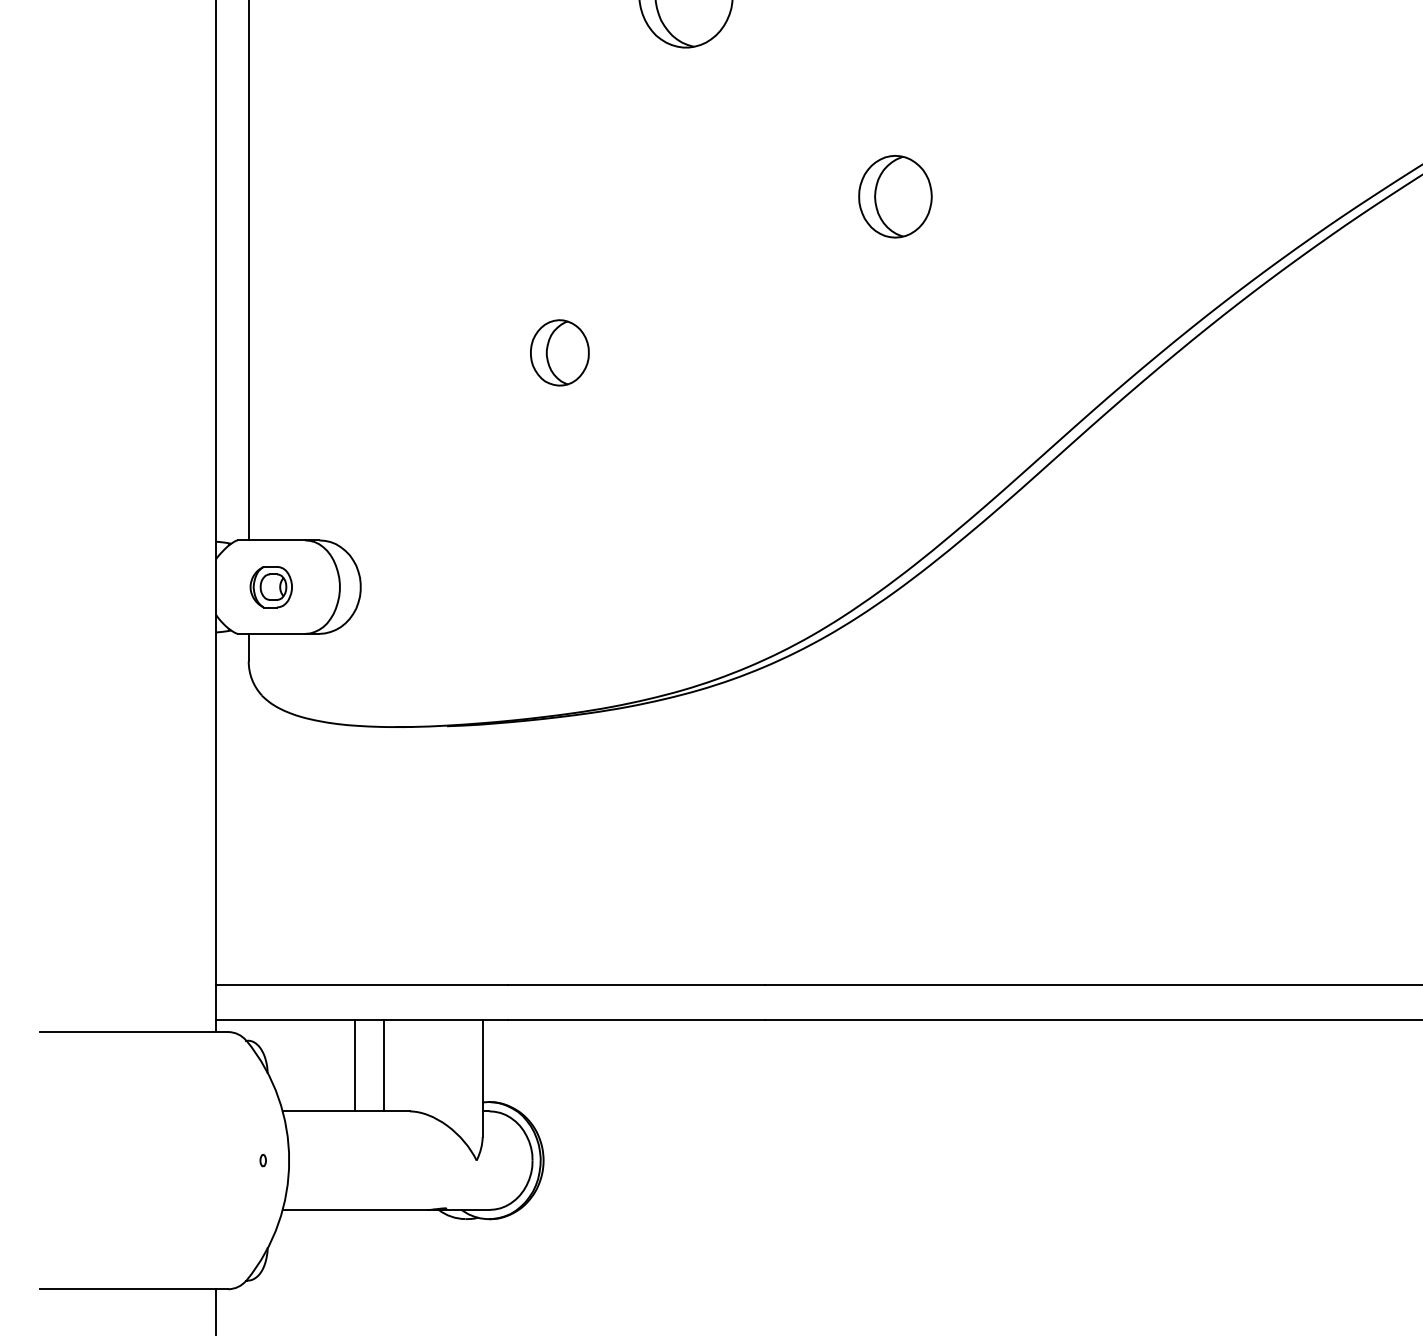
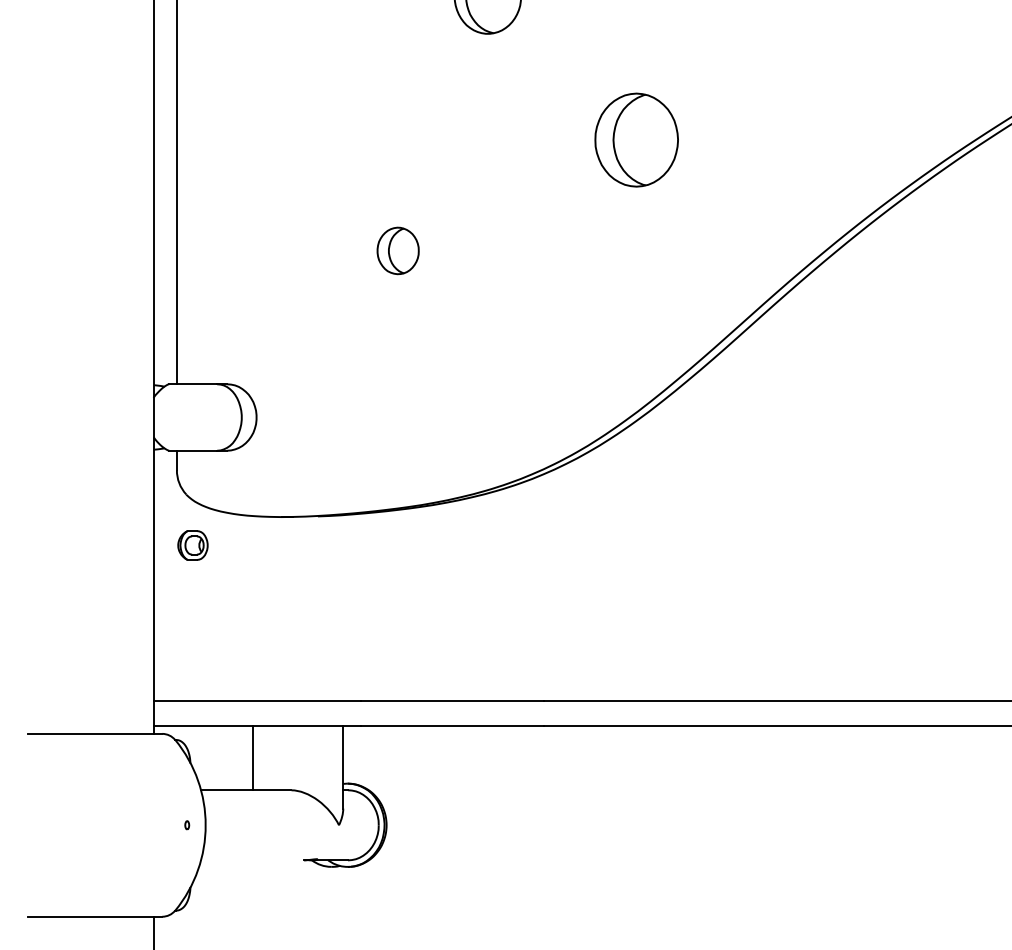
part: (895, 196) -> (636, 139), size x1.6
part: (270, 587) -> (192, 545), moved
line: (384, 1065) -> (273, 757), removed
line: (355, 1210) -> (252, 860), removed

